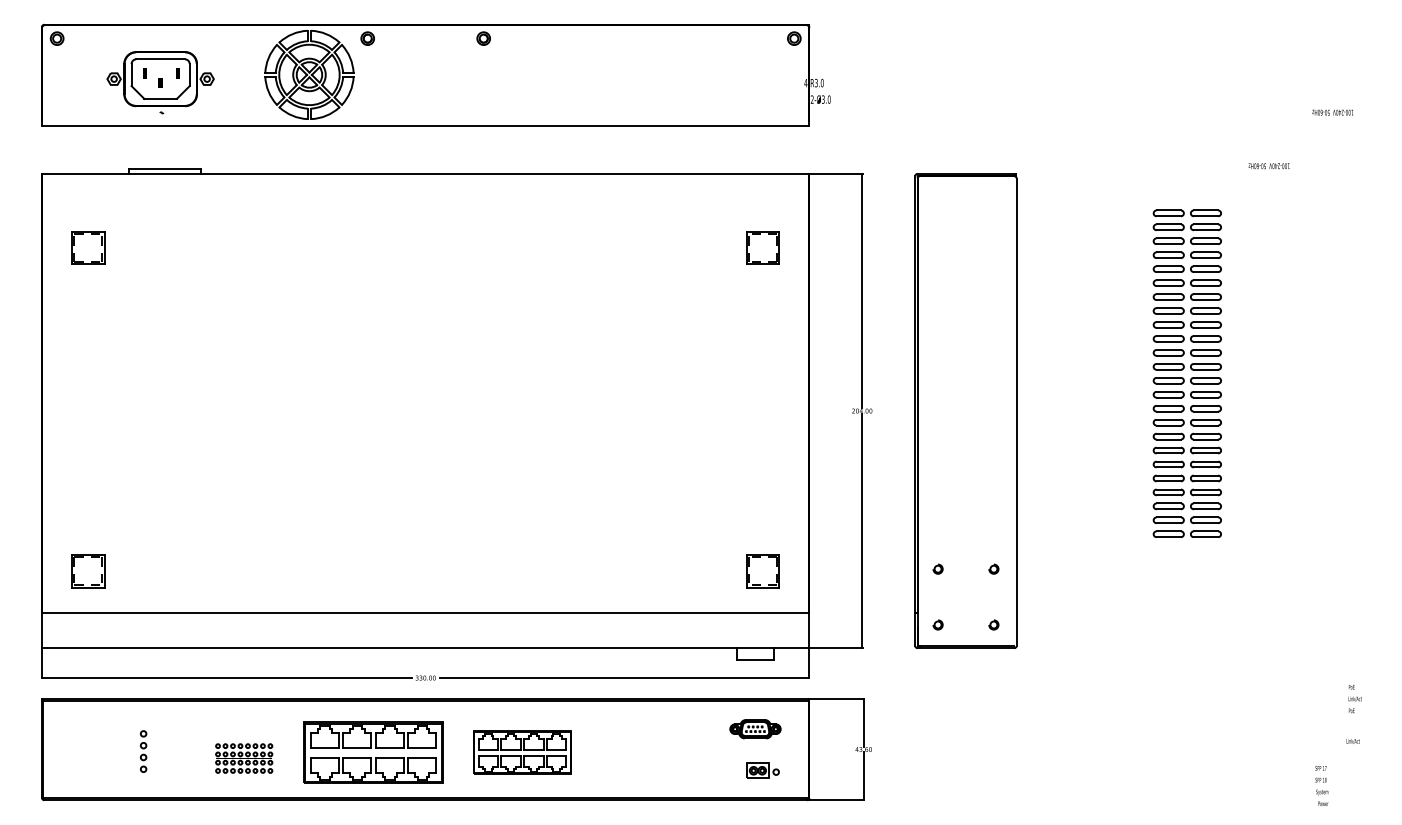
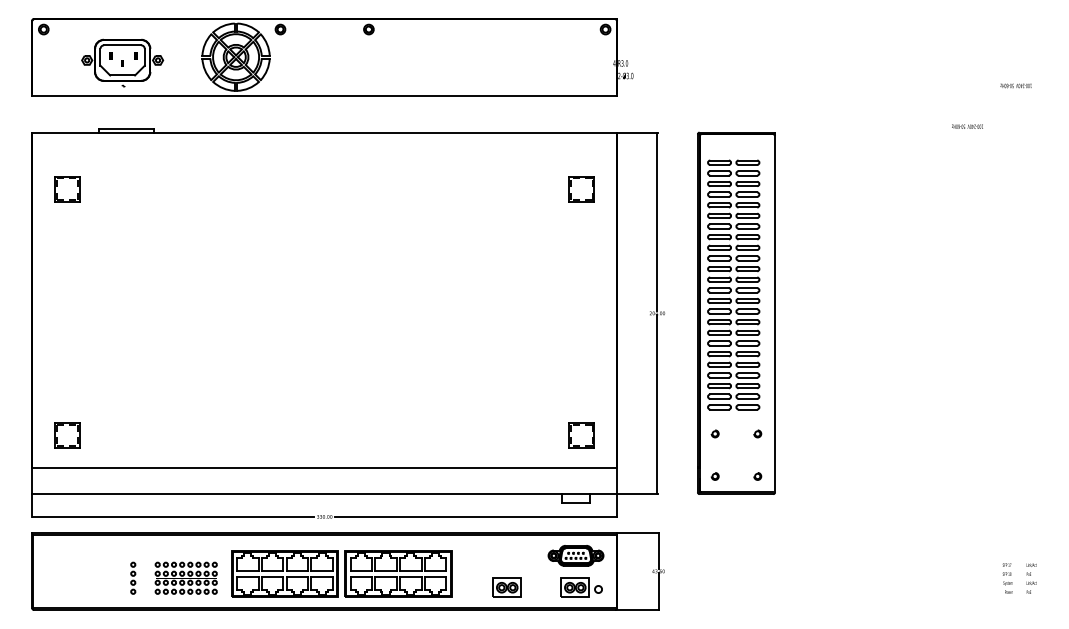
part: (1186, 373) -> (733, 284), moved
text: (1354, 699) -> (1031, 583), moved
part: (755, 729) -> (576, 556), size x1.43
part: (143, 751) -> (133, 578), moved
part: (522, 752) -> (398, 573), size x1.43
part: (244, 758) -> (186, 578), size x1.43
part: (664, 770) -> (506, 587), added
part: (762, 770) -> (581, 587), size x1.67
text: (1321, 785) -> (1007, 578), moved

